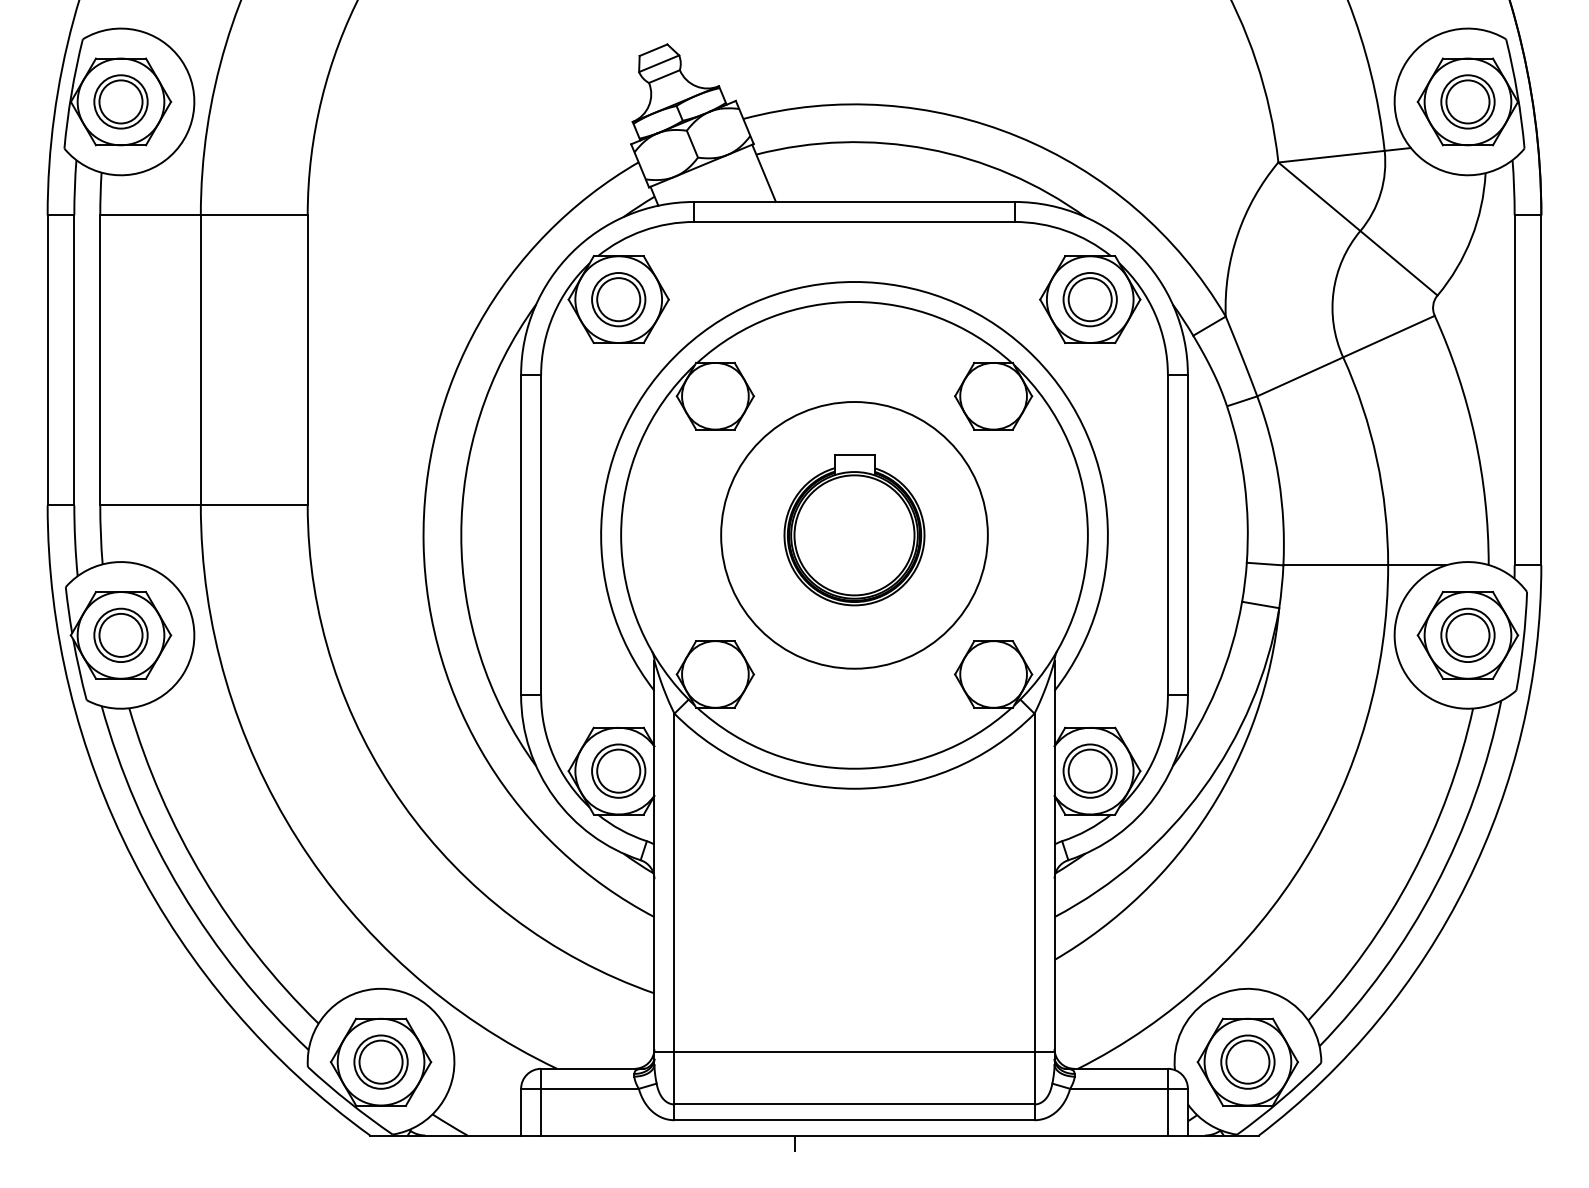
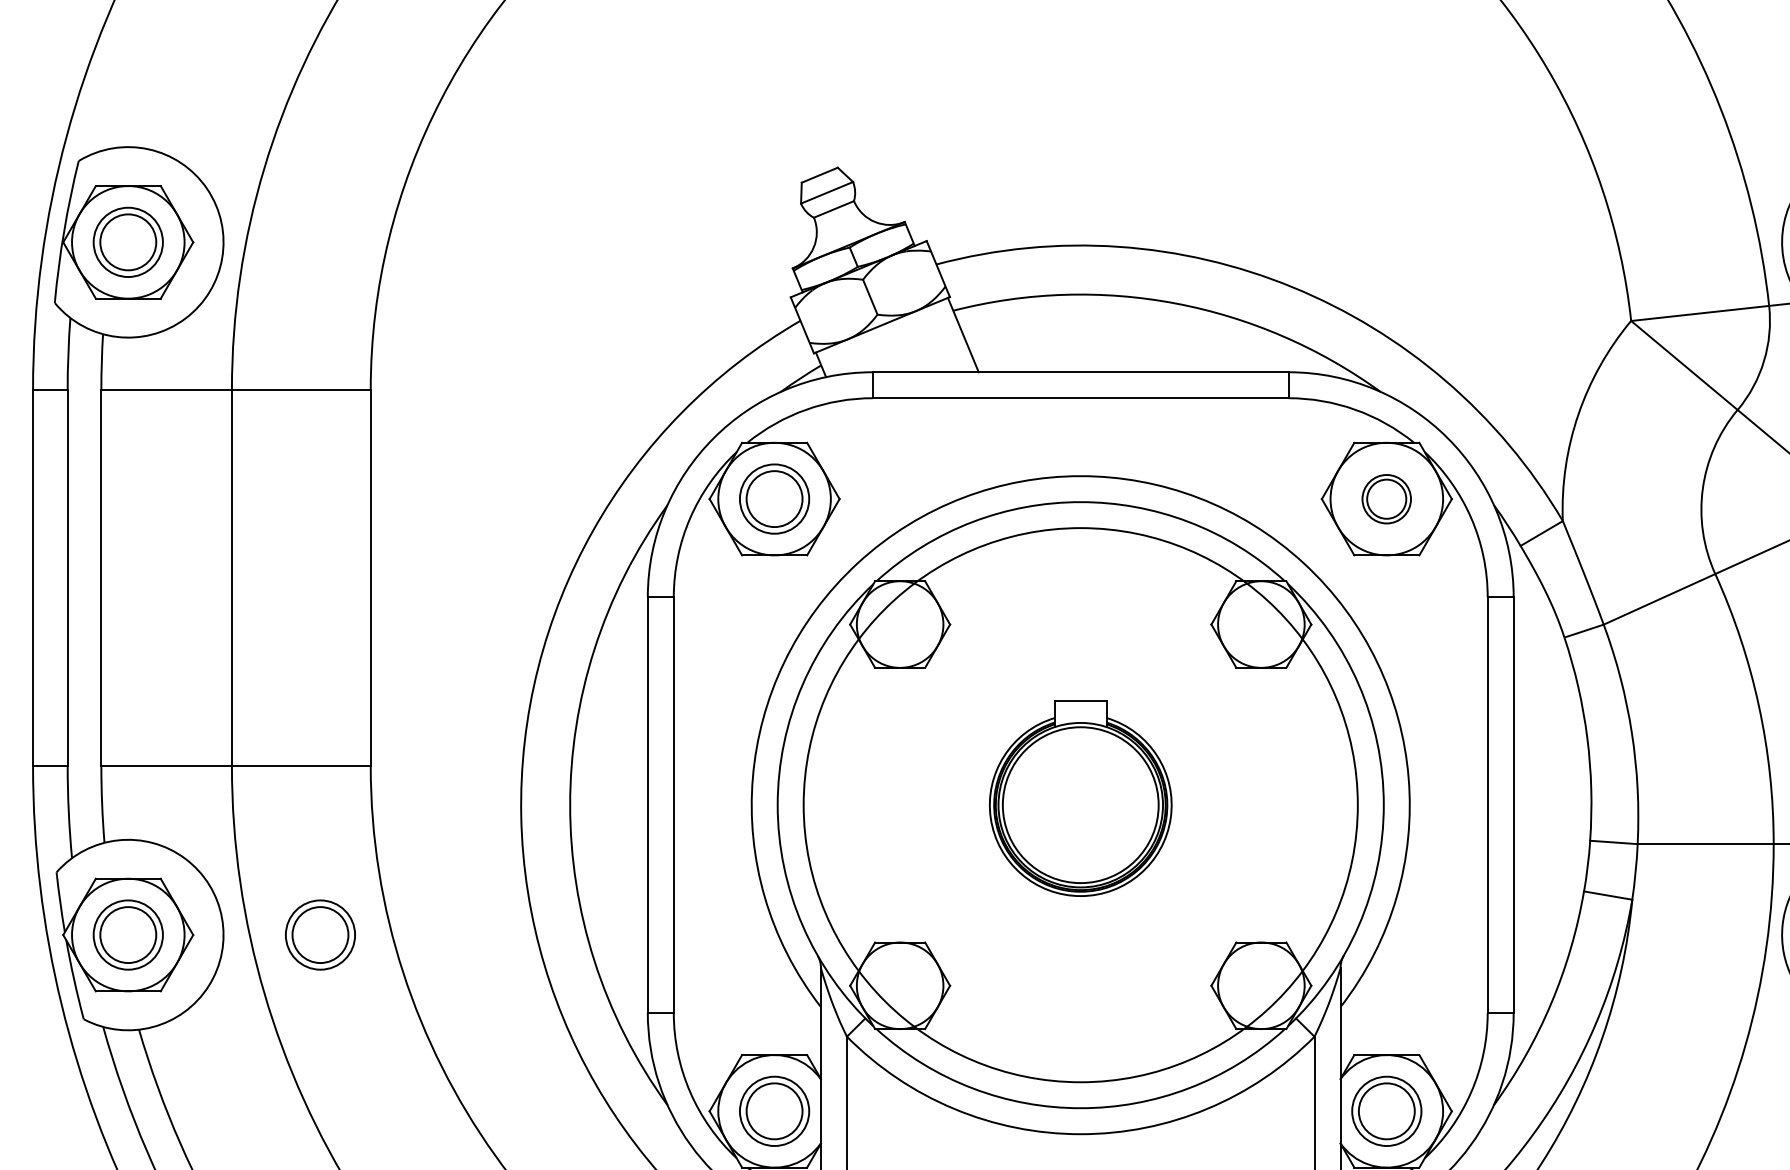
part: (1089, 299) -> (1385, 498), size x0.7
circle: (854, 535) -> (1080, 805), size x1.6
part: (268, 634) -> (319, 933), added

